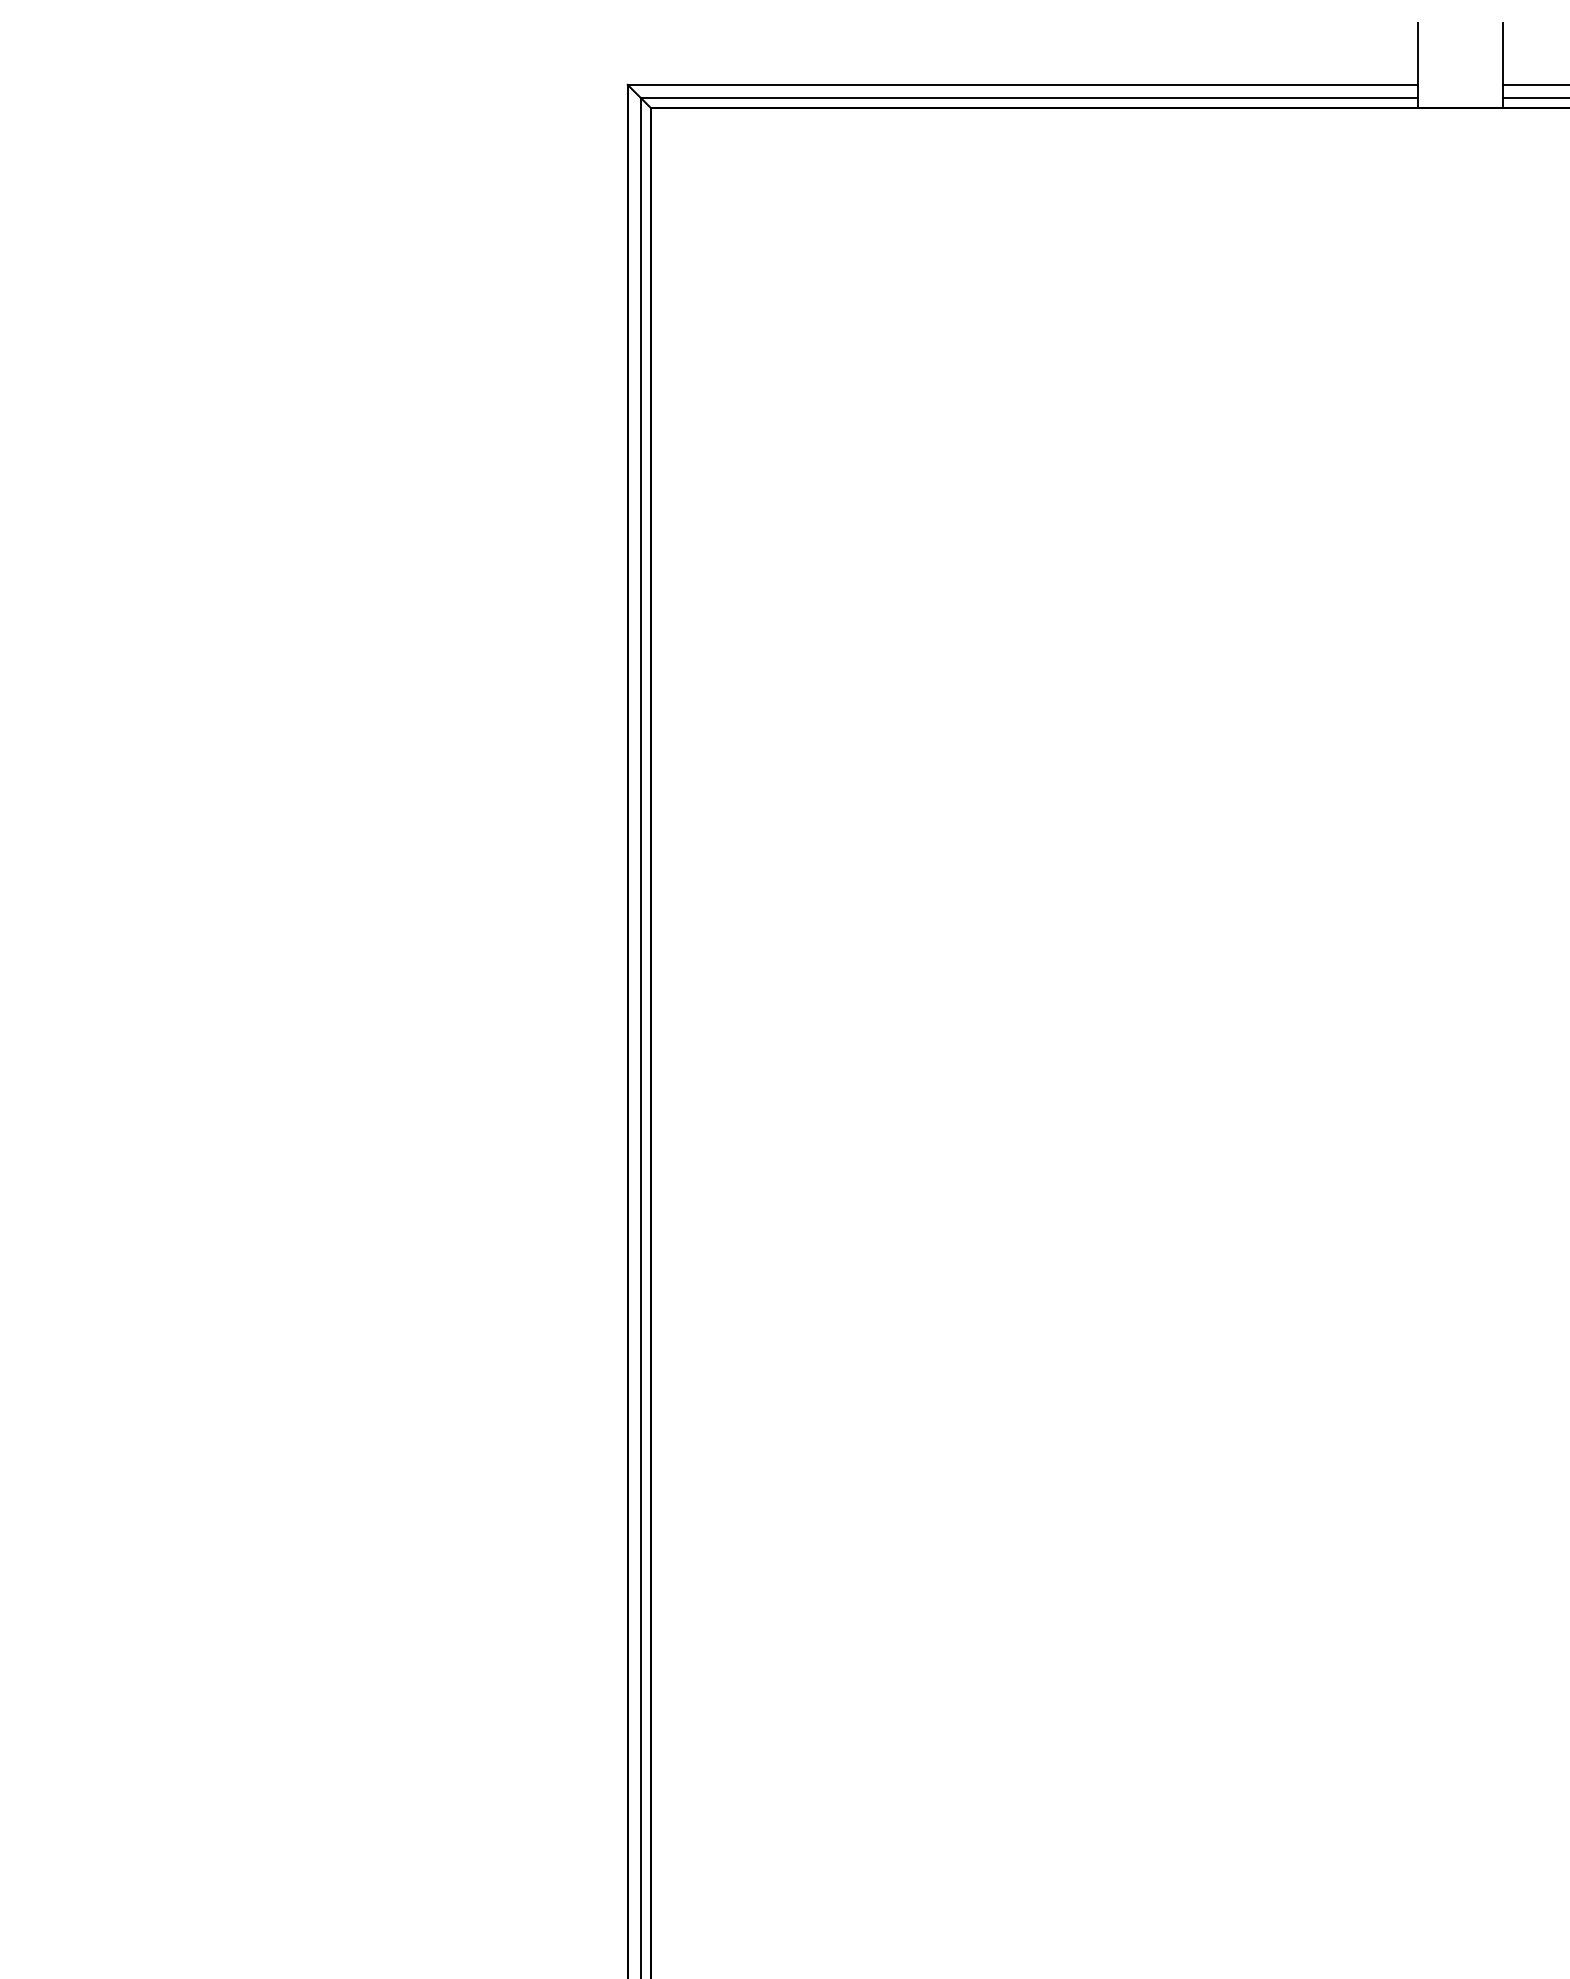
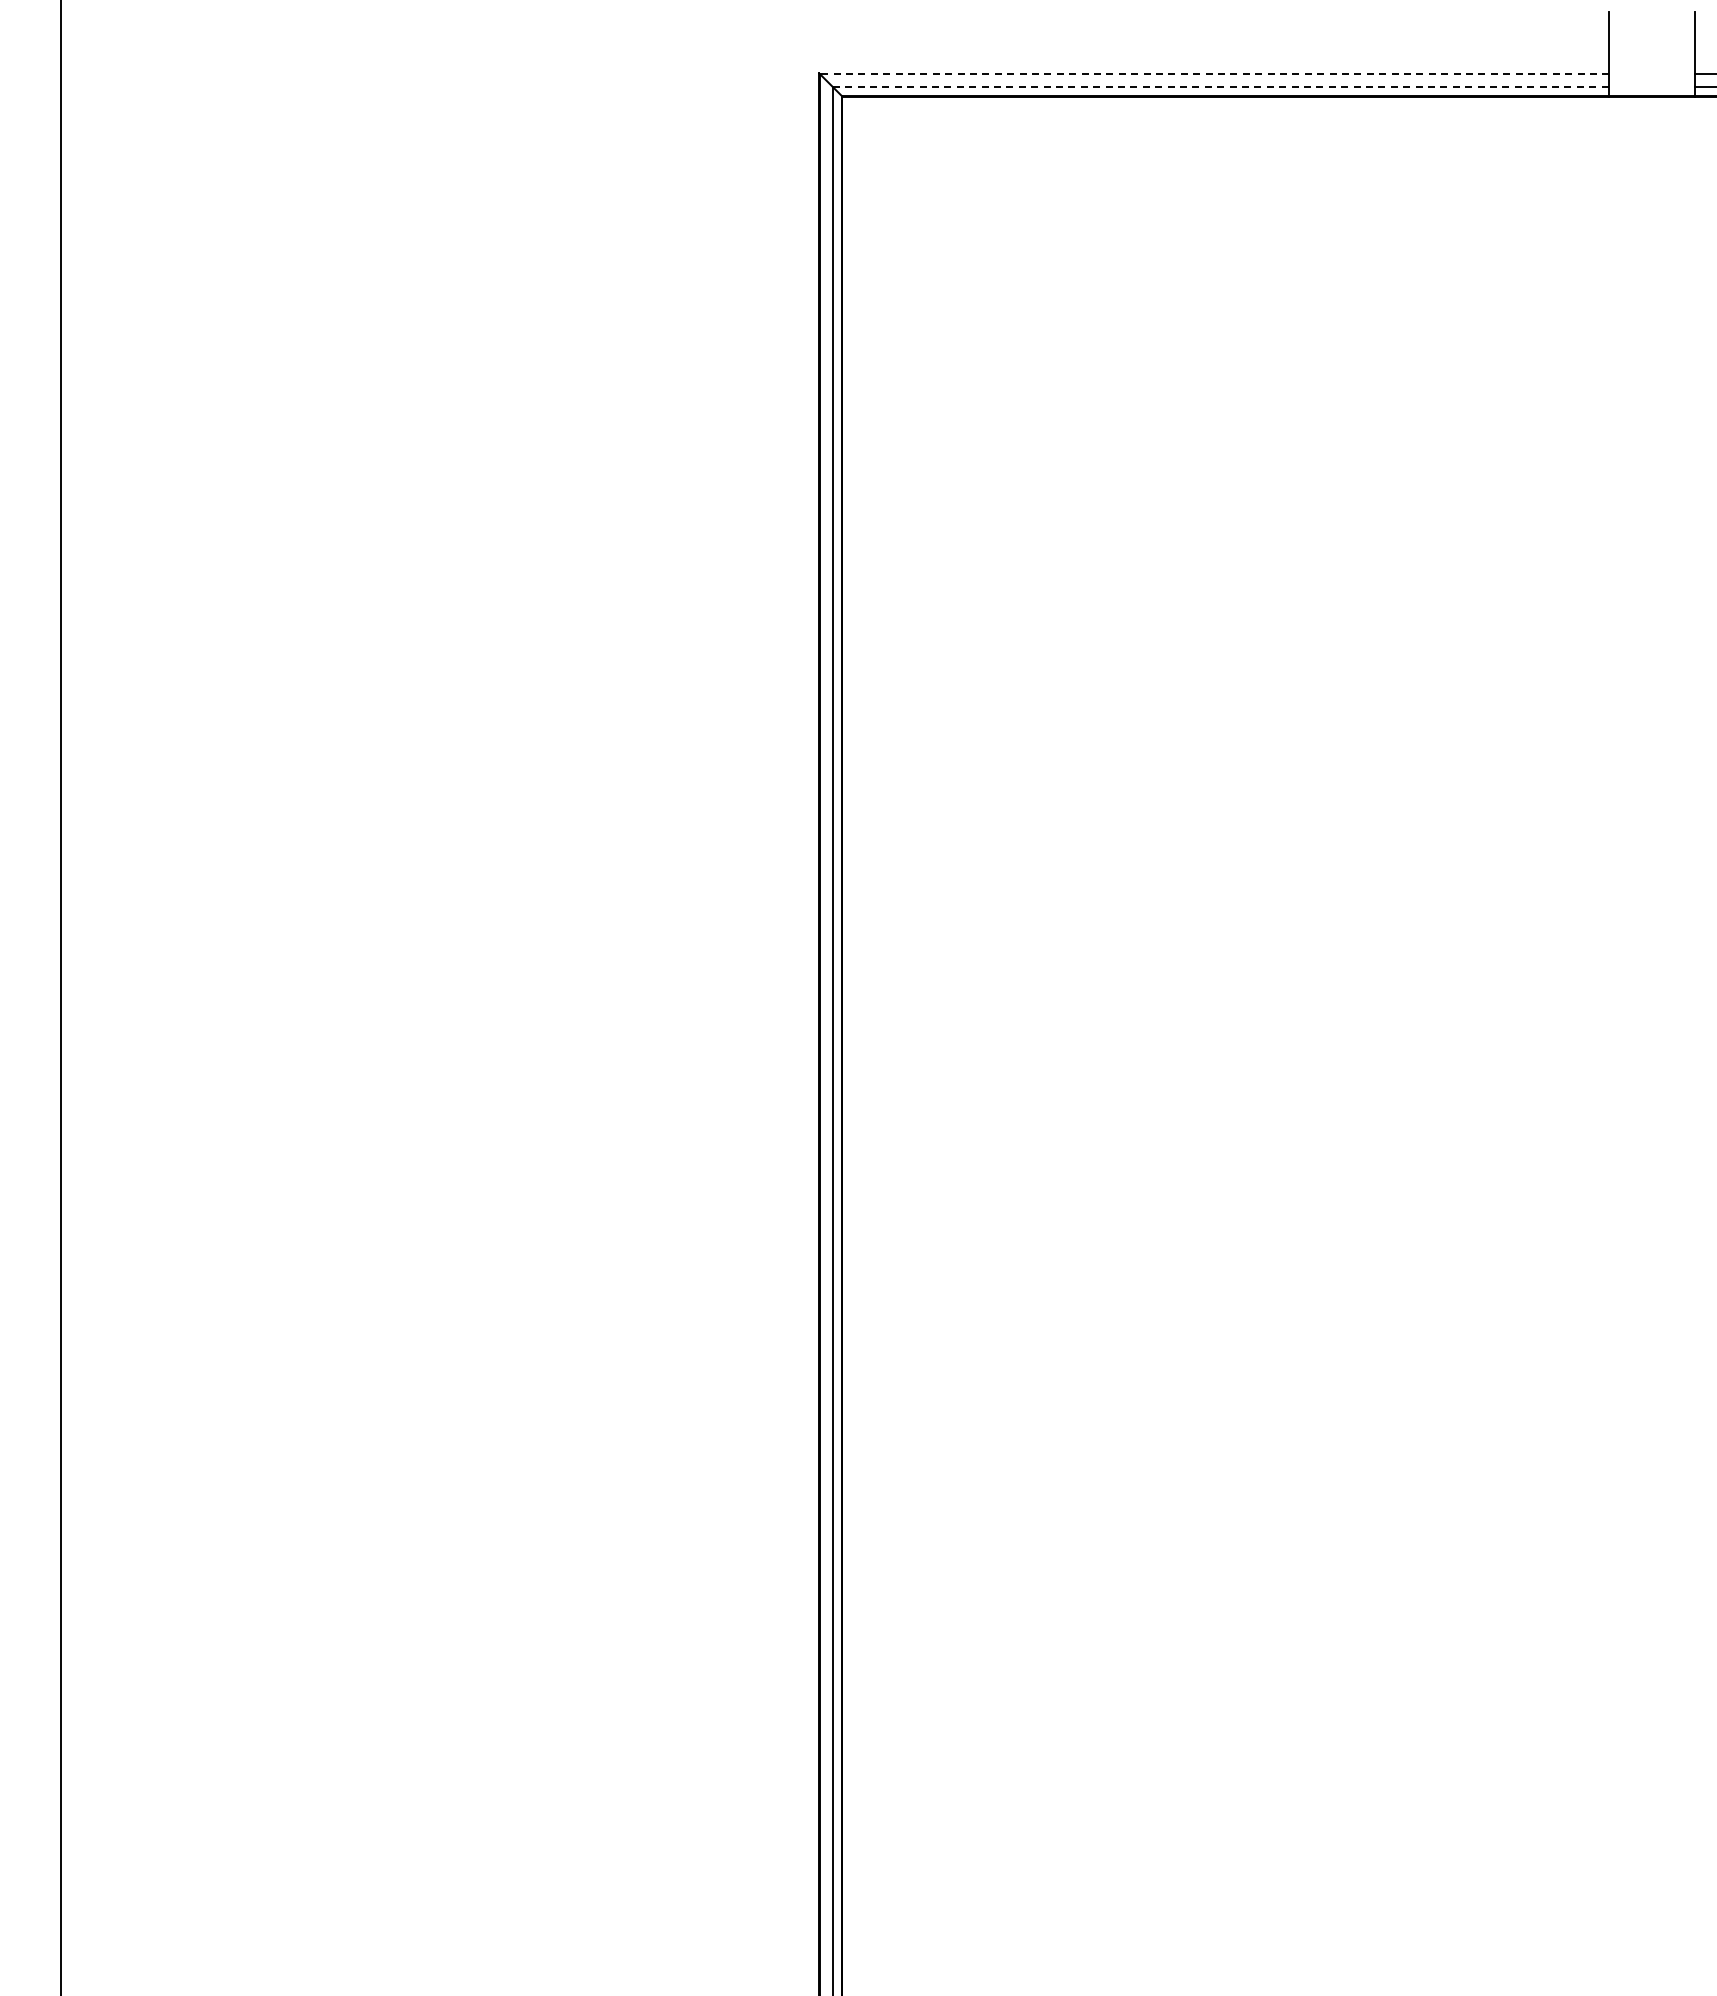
line: (1022, 84) -> (1214, 73), solid -> dashed
line: (1029, 97) -> (1221, 86), solid -> dashed

